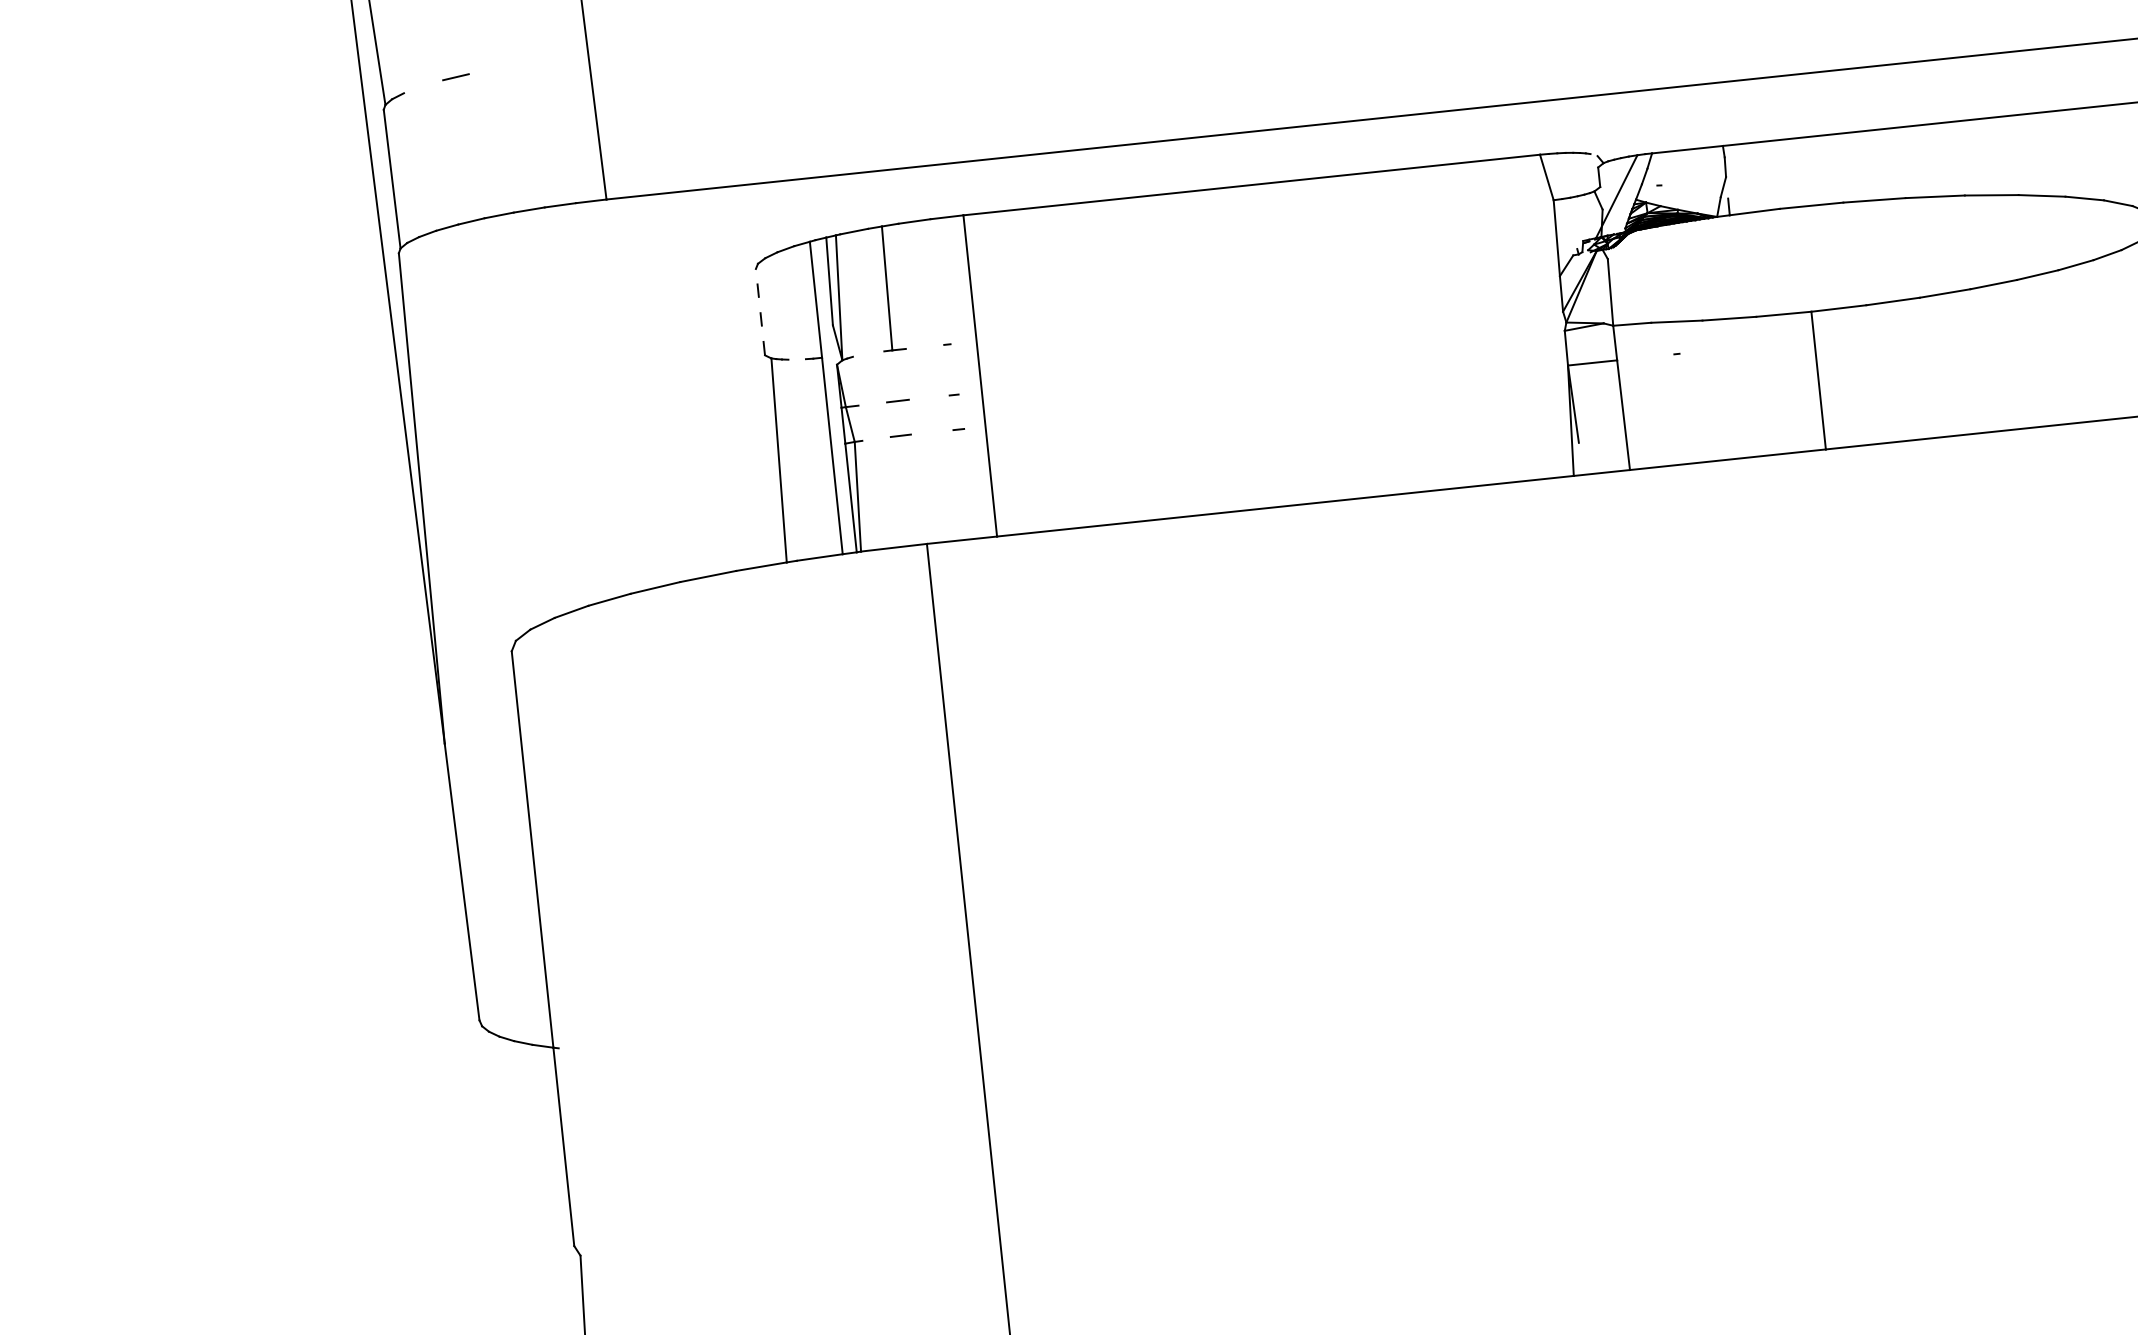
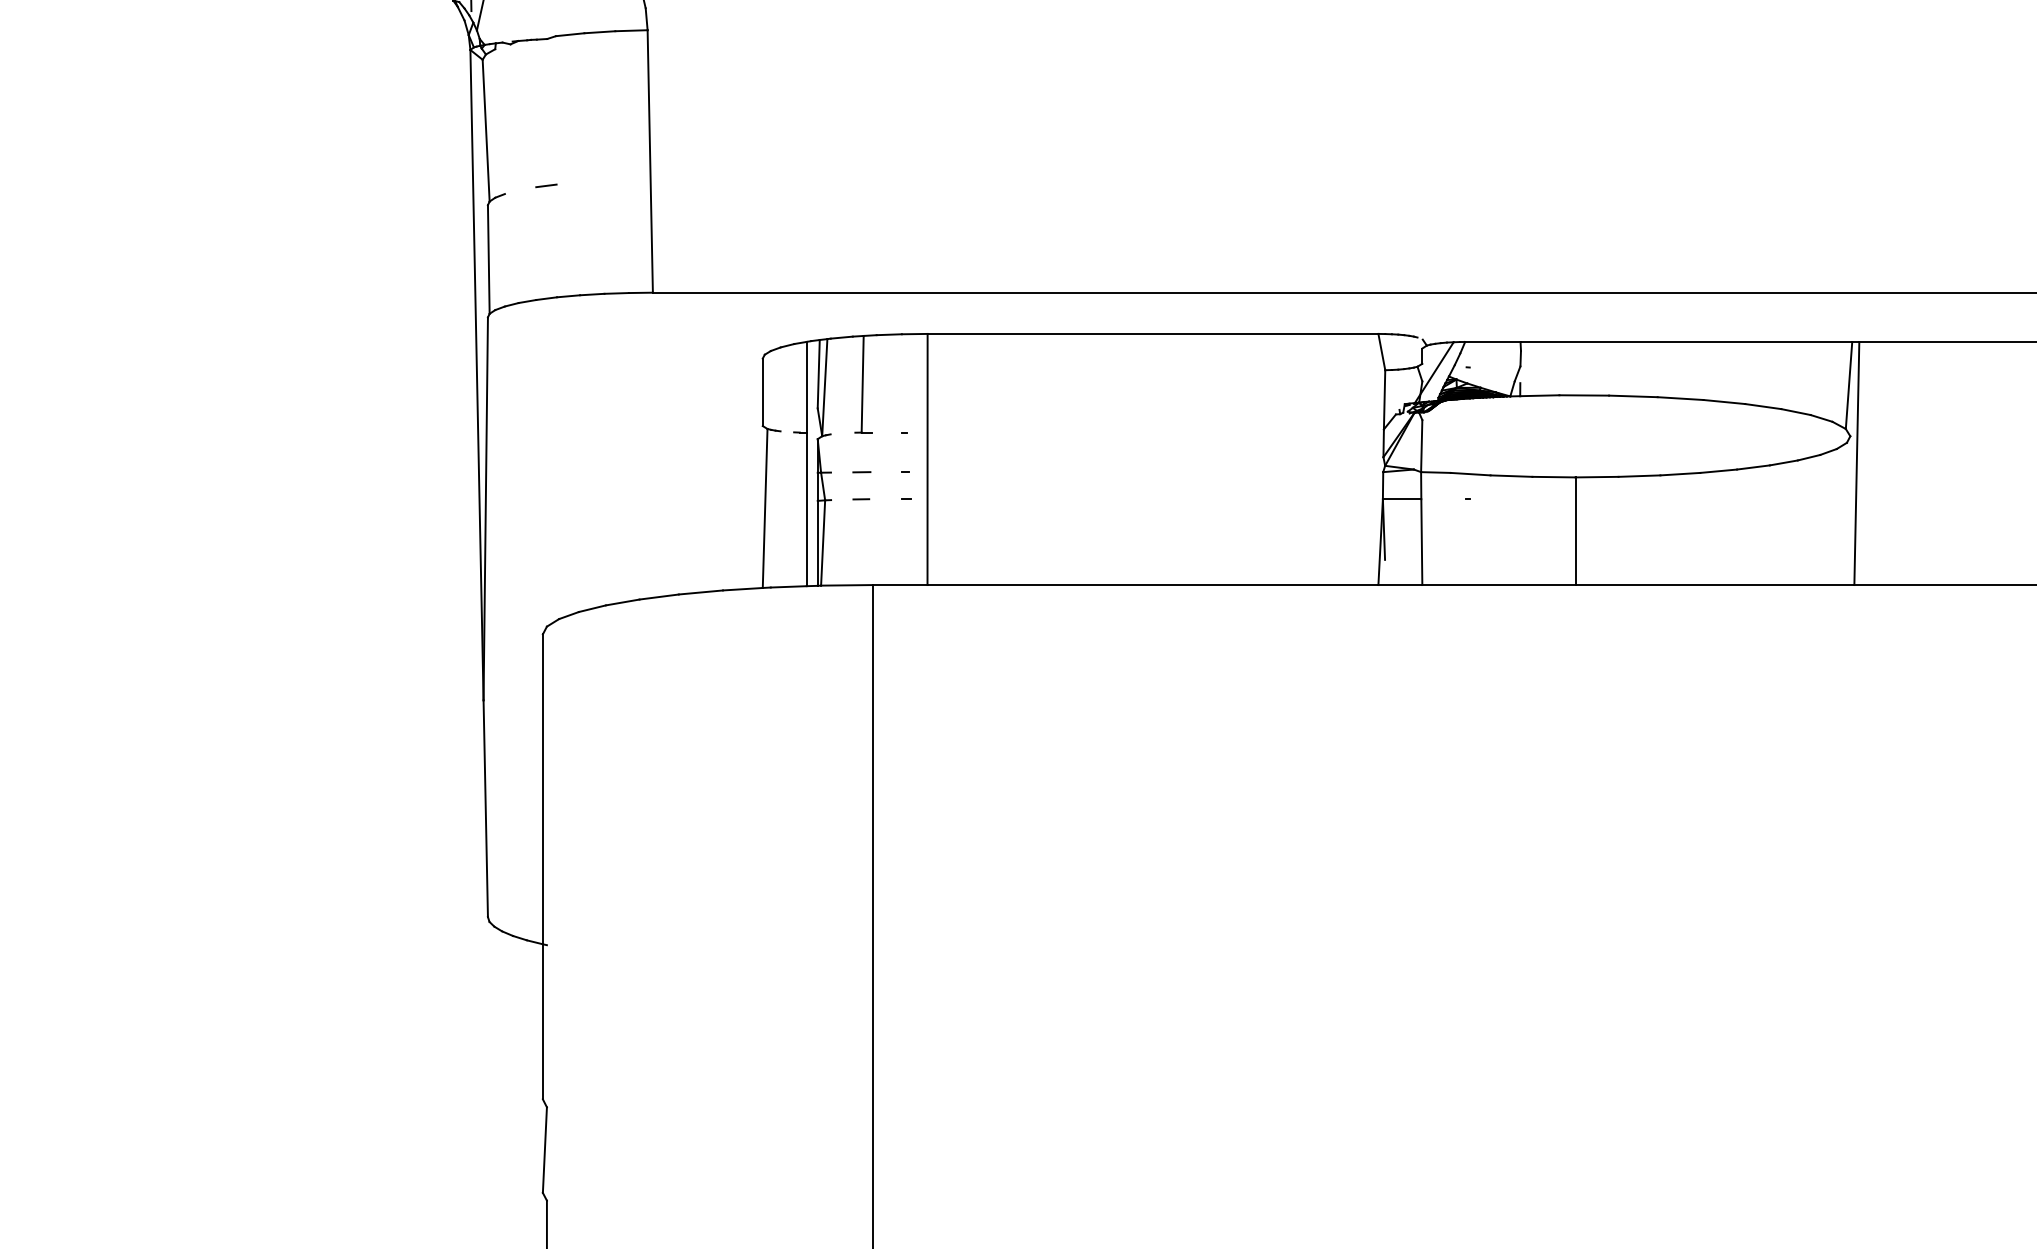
line: (760, 312) -> (762, 392), dashed -> solid

